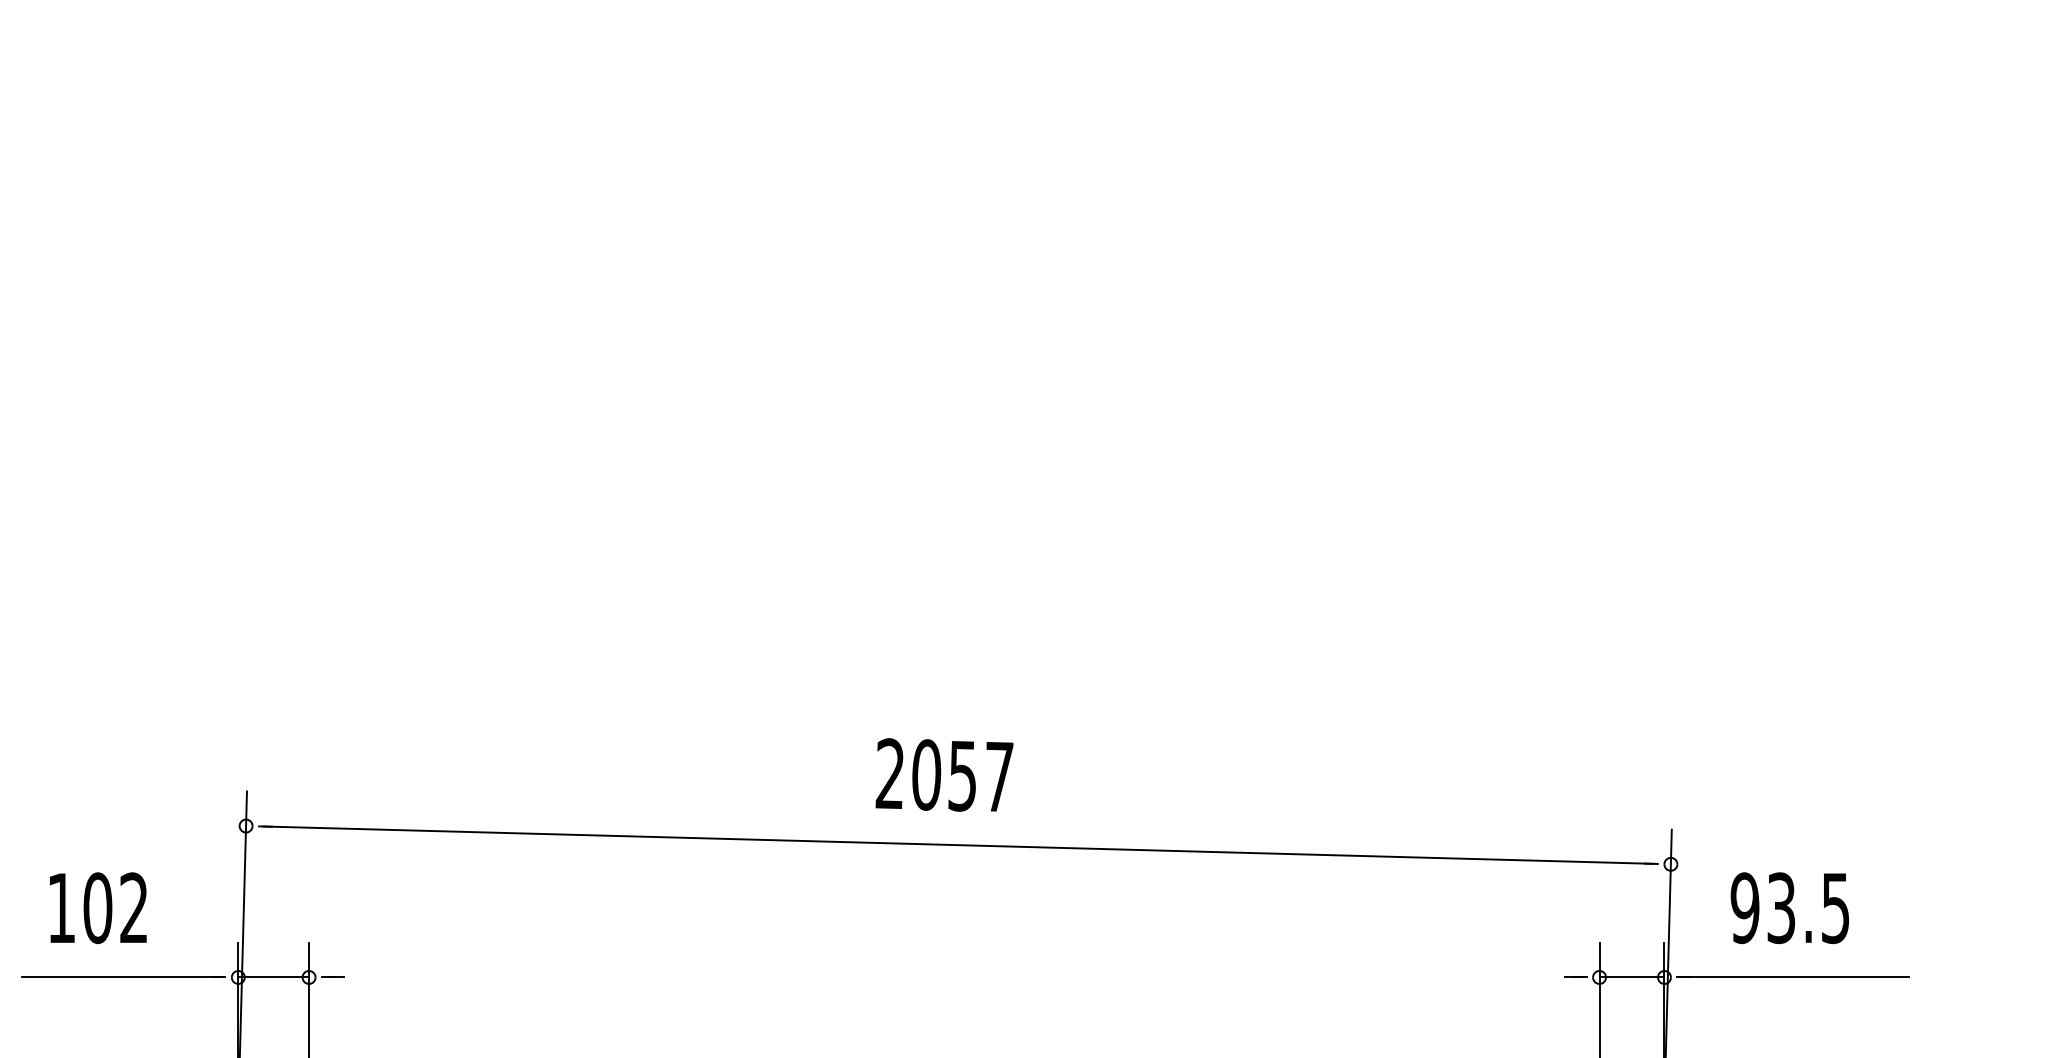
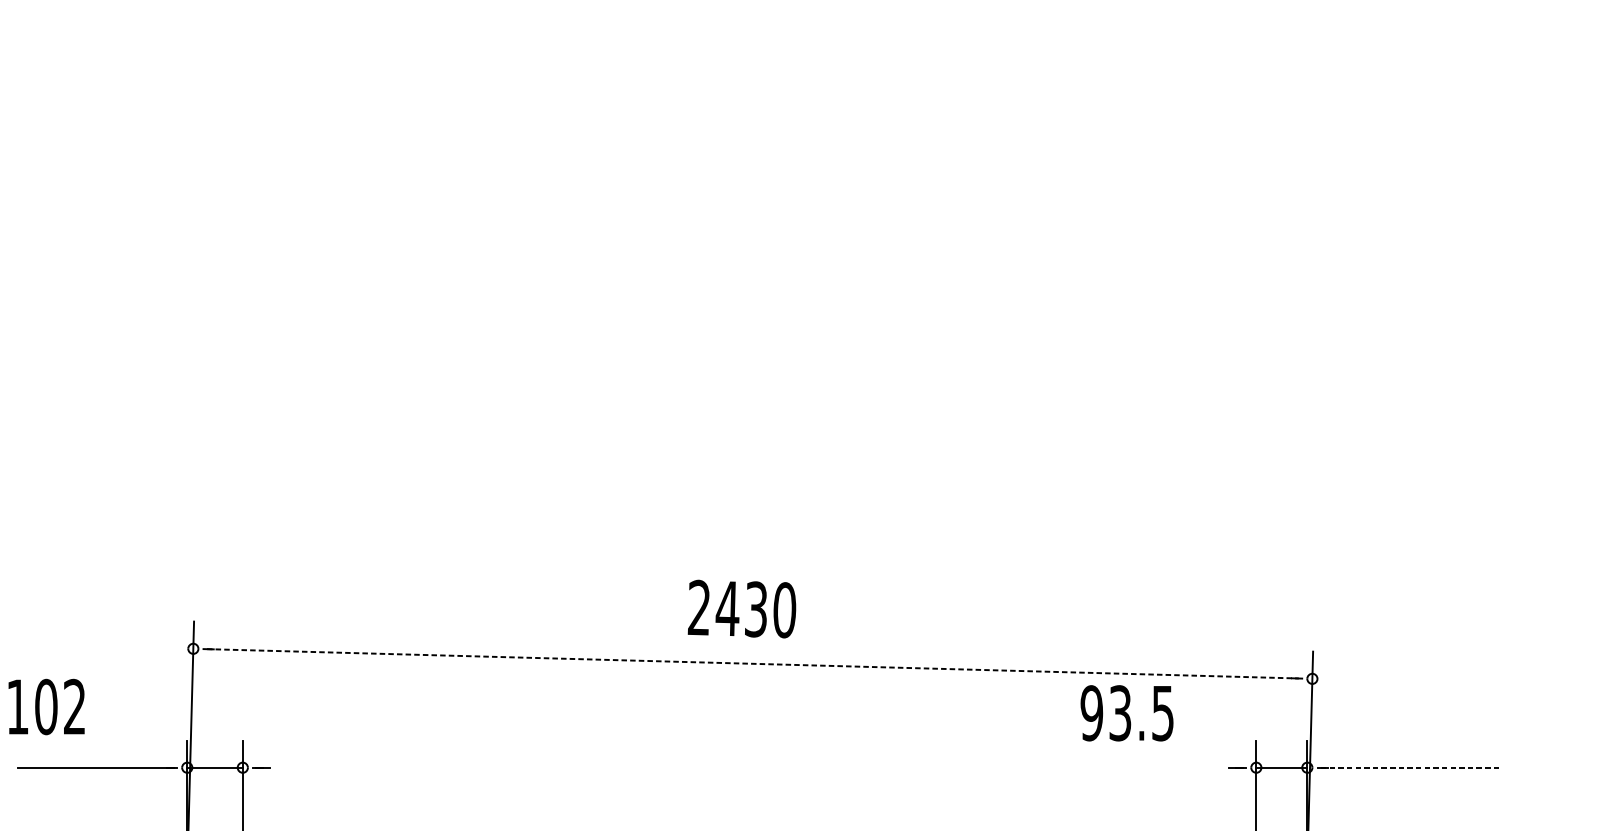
text: (962, 775) -> (756, 609), 2057 -> 2430
line: (959, 845) -> (753, 664), solid -> dashed
text: (98, 908) -> (46, 707), moved
text: (1789, 908) -> (1126, 713), moved
line: (1795, 977) -> (1410, 767), solid -> dashed

